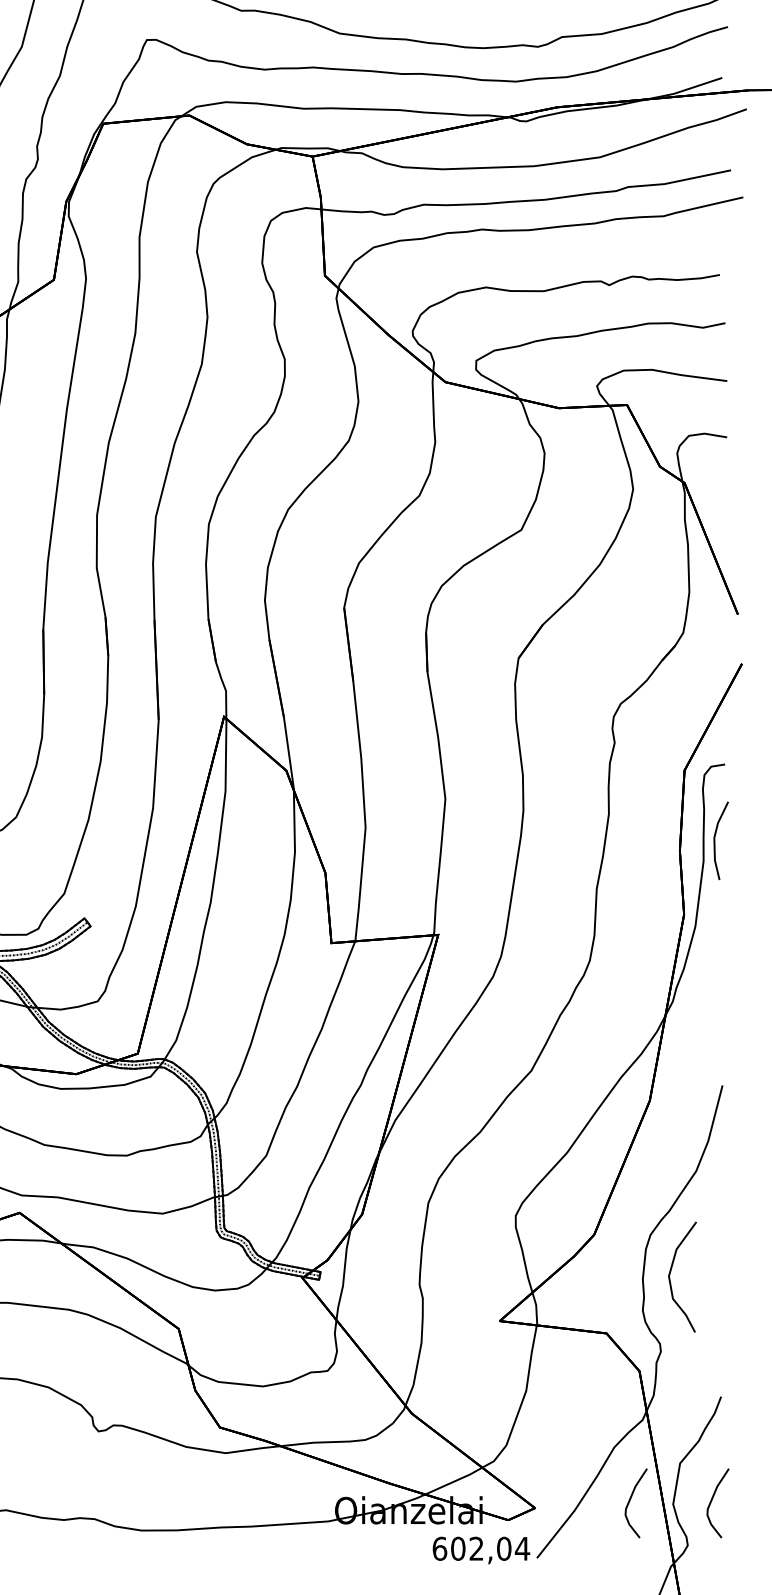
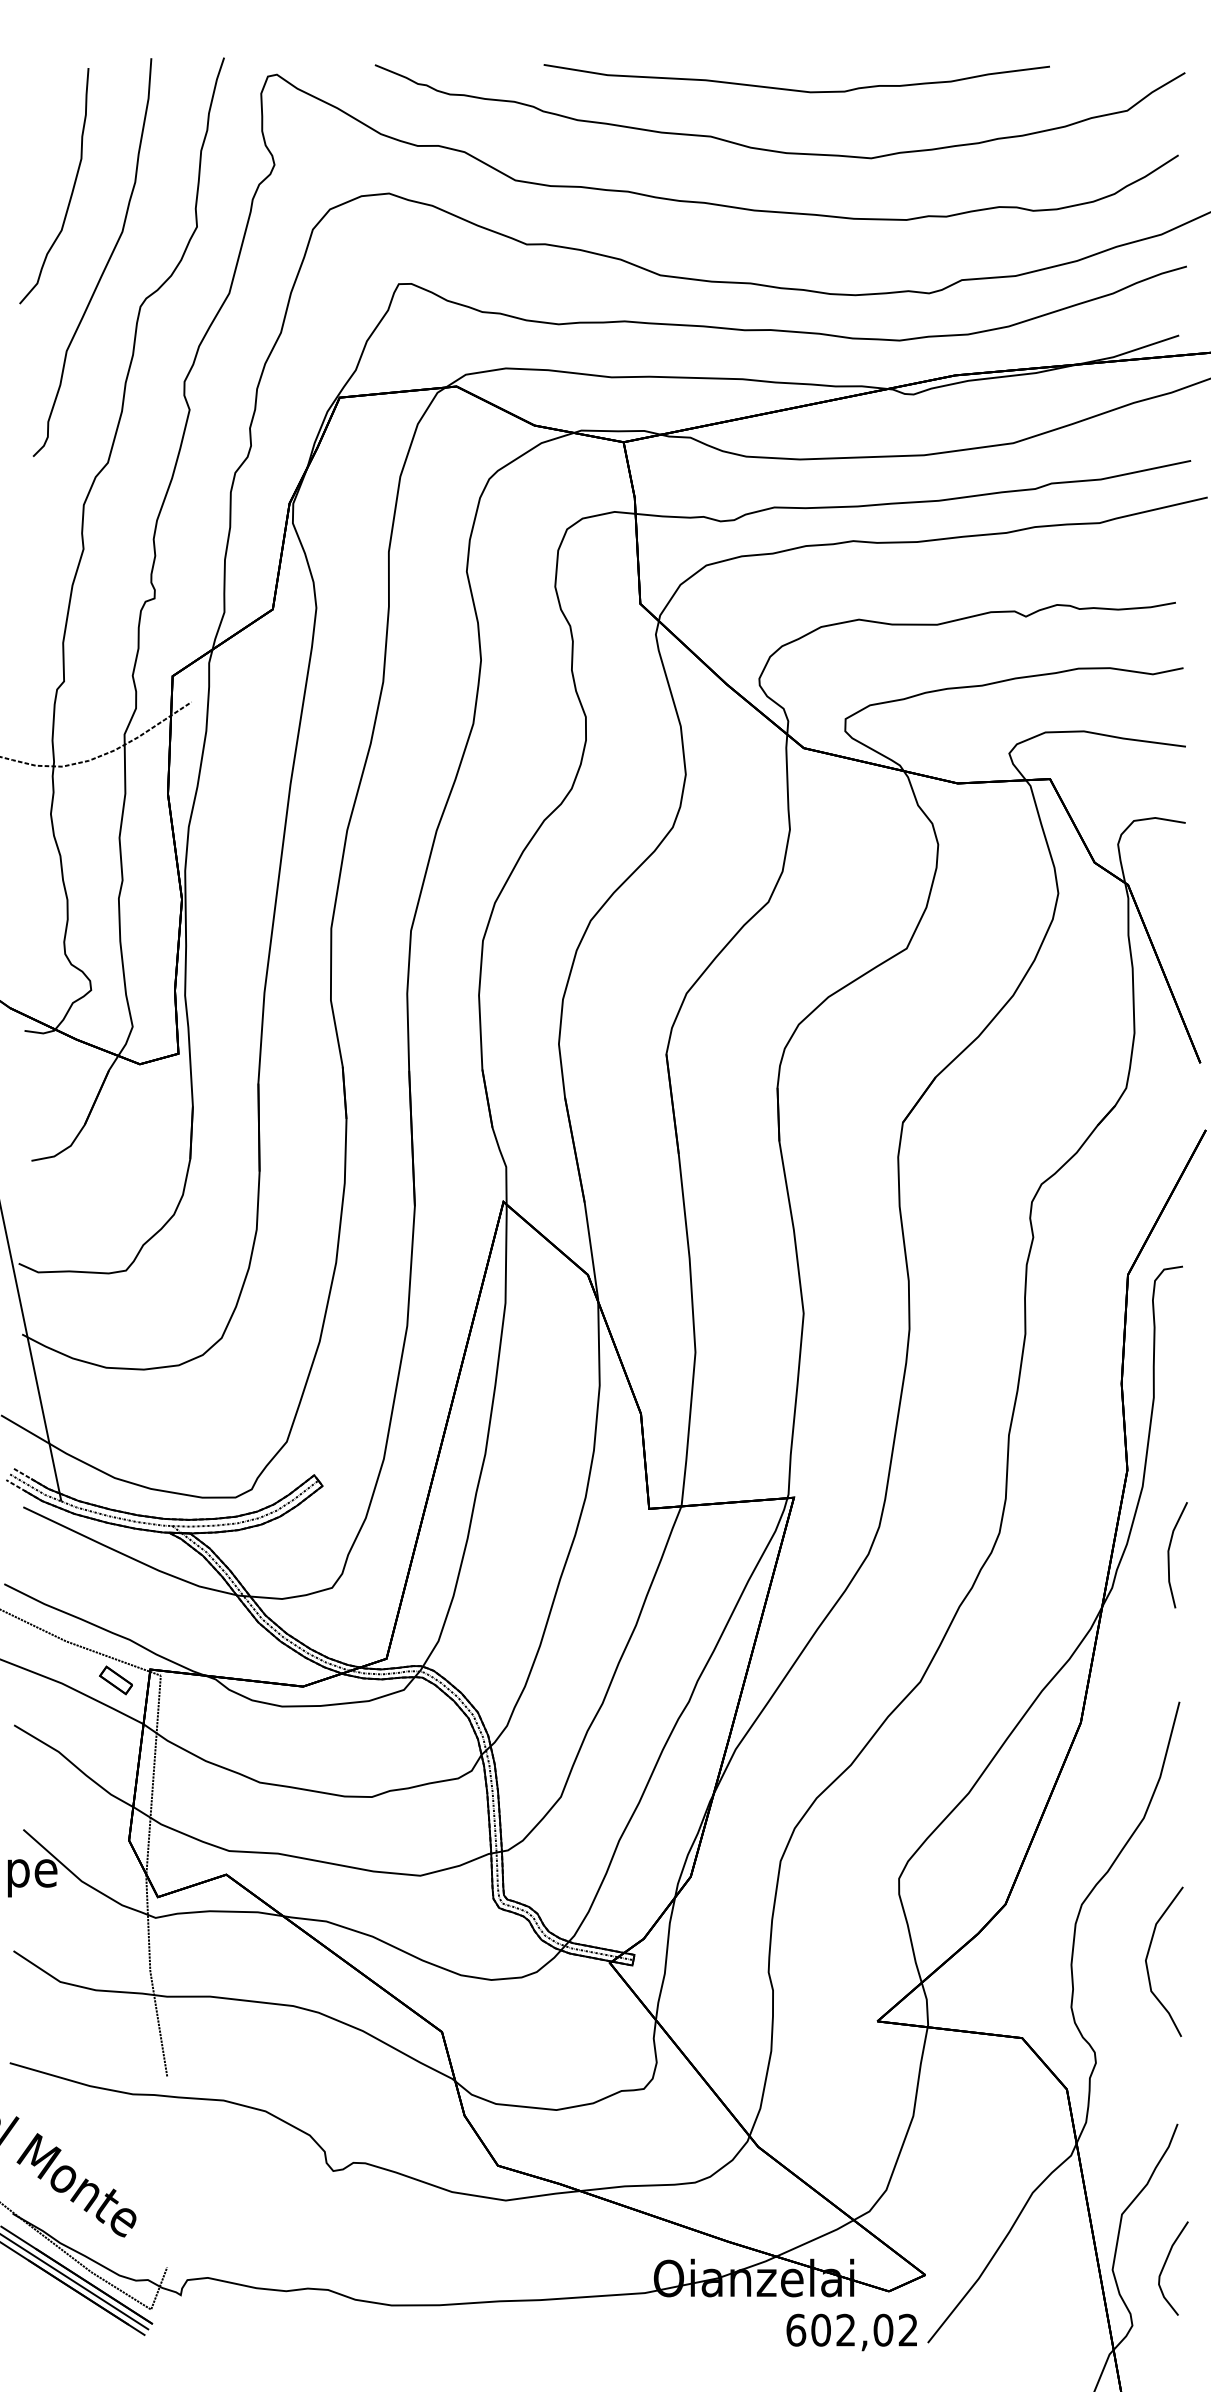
line: (715, 841) -> (1169, 1555), moved
curve: (670, 1277) -> (1147, 1962), moved
curve: (630, 1501) -> (1054, 2265), removed
text: (522, 1548) -> (908, 2329), 602,04 -> 602,02

